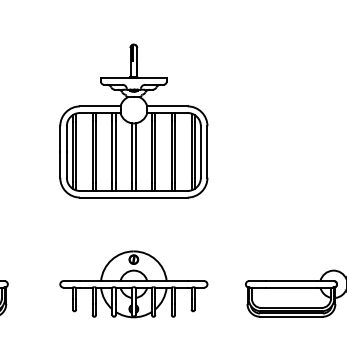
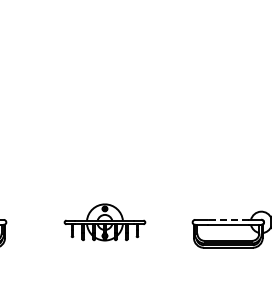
part: (133, 120) -> (104, 94), removed
line: (290, 280) -> (227, 219), solid -> dashed
part: (133, 284) -> (104, 222), size x0.7

